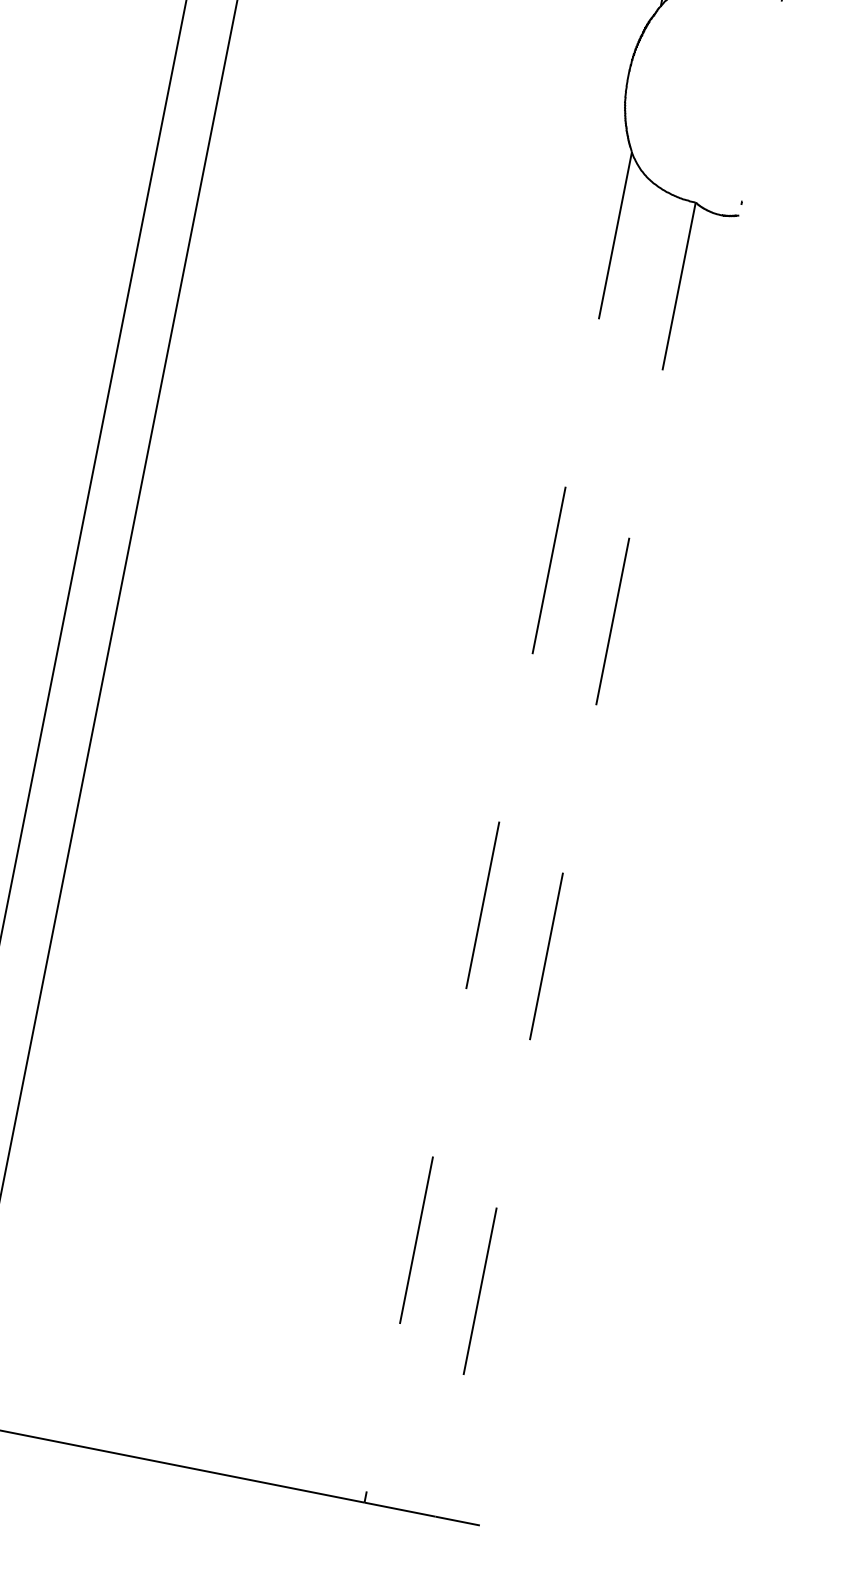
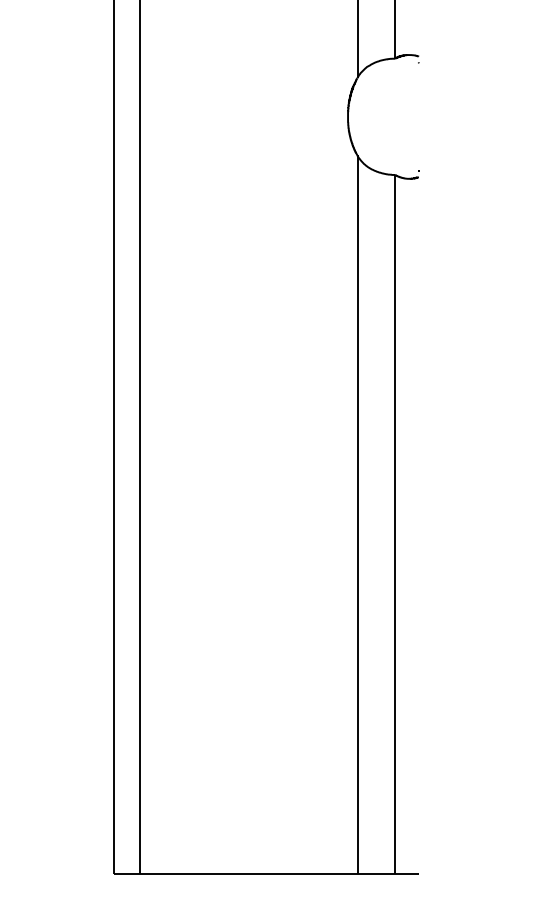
line: (497, 828) -> (357, 515), dashed -> solid
line: (565, 861) -> (395, 525), dashed -> solid

